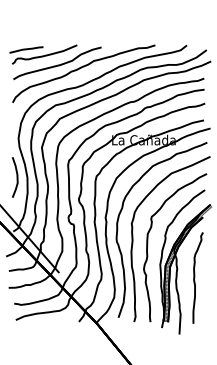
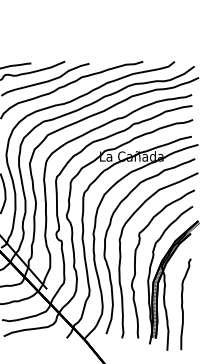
part: (197, 277) -> (185, 303), moved

